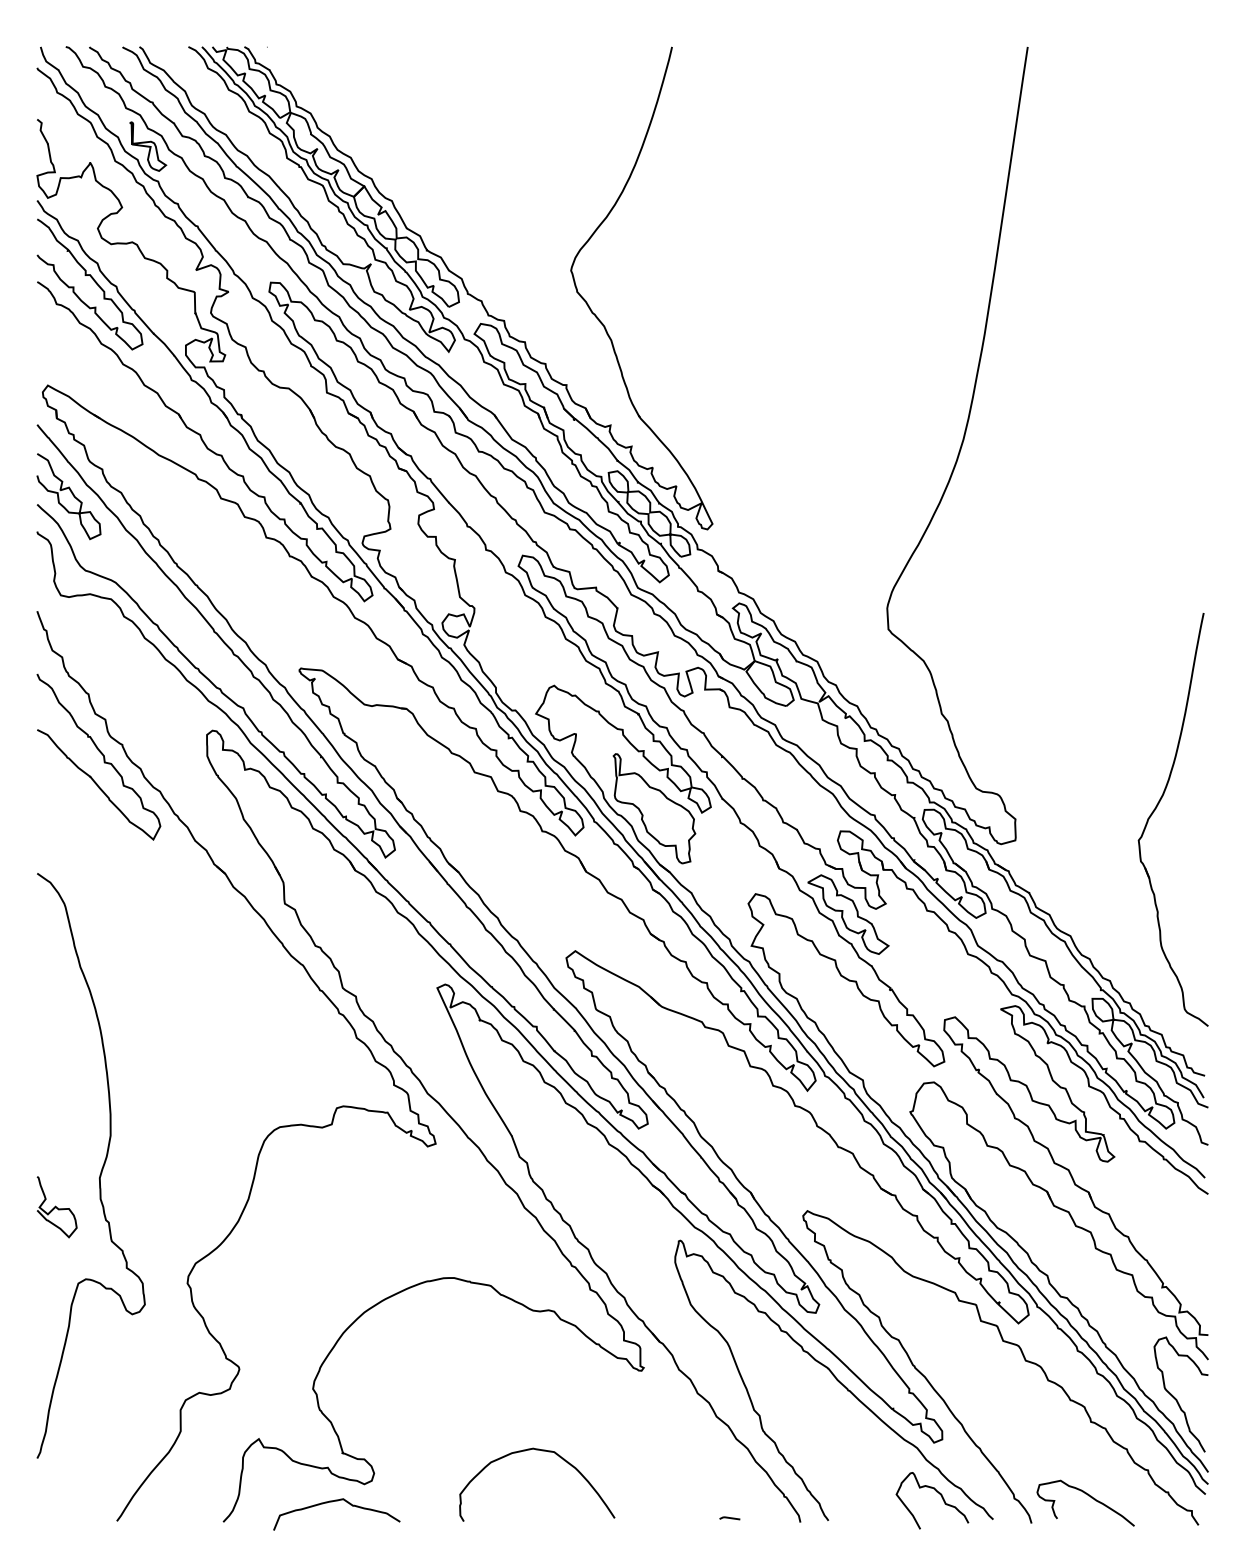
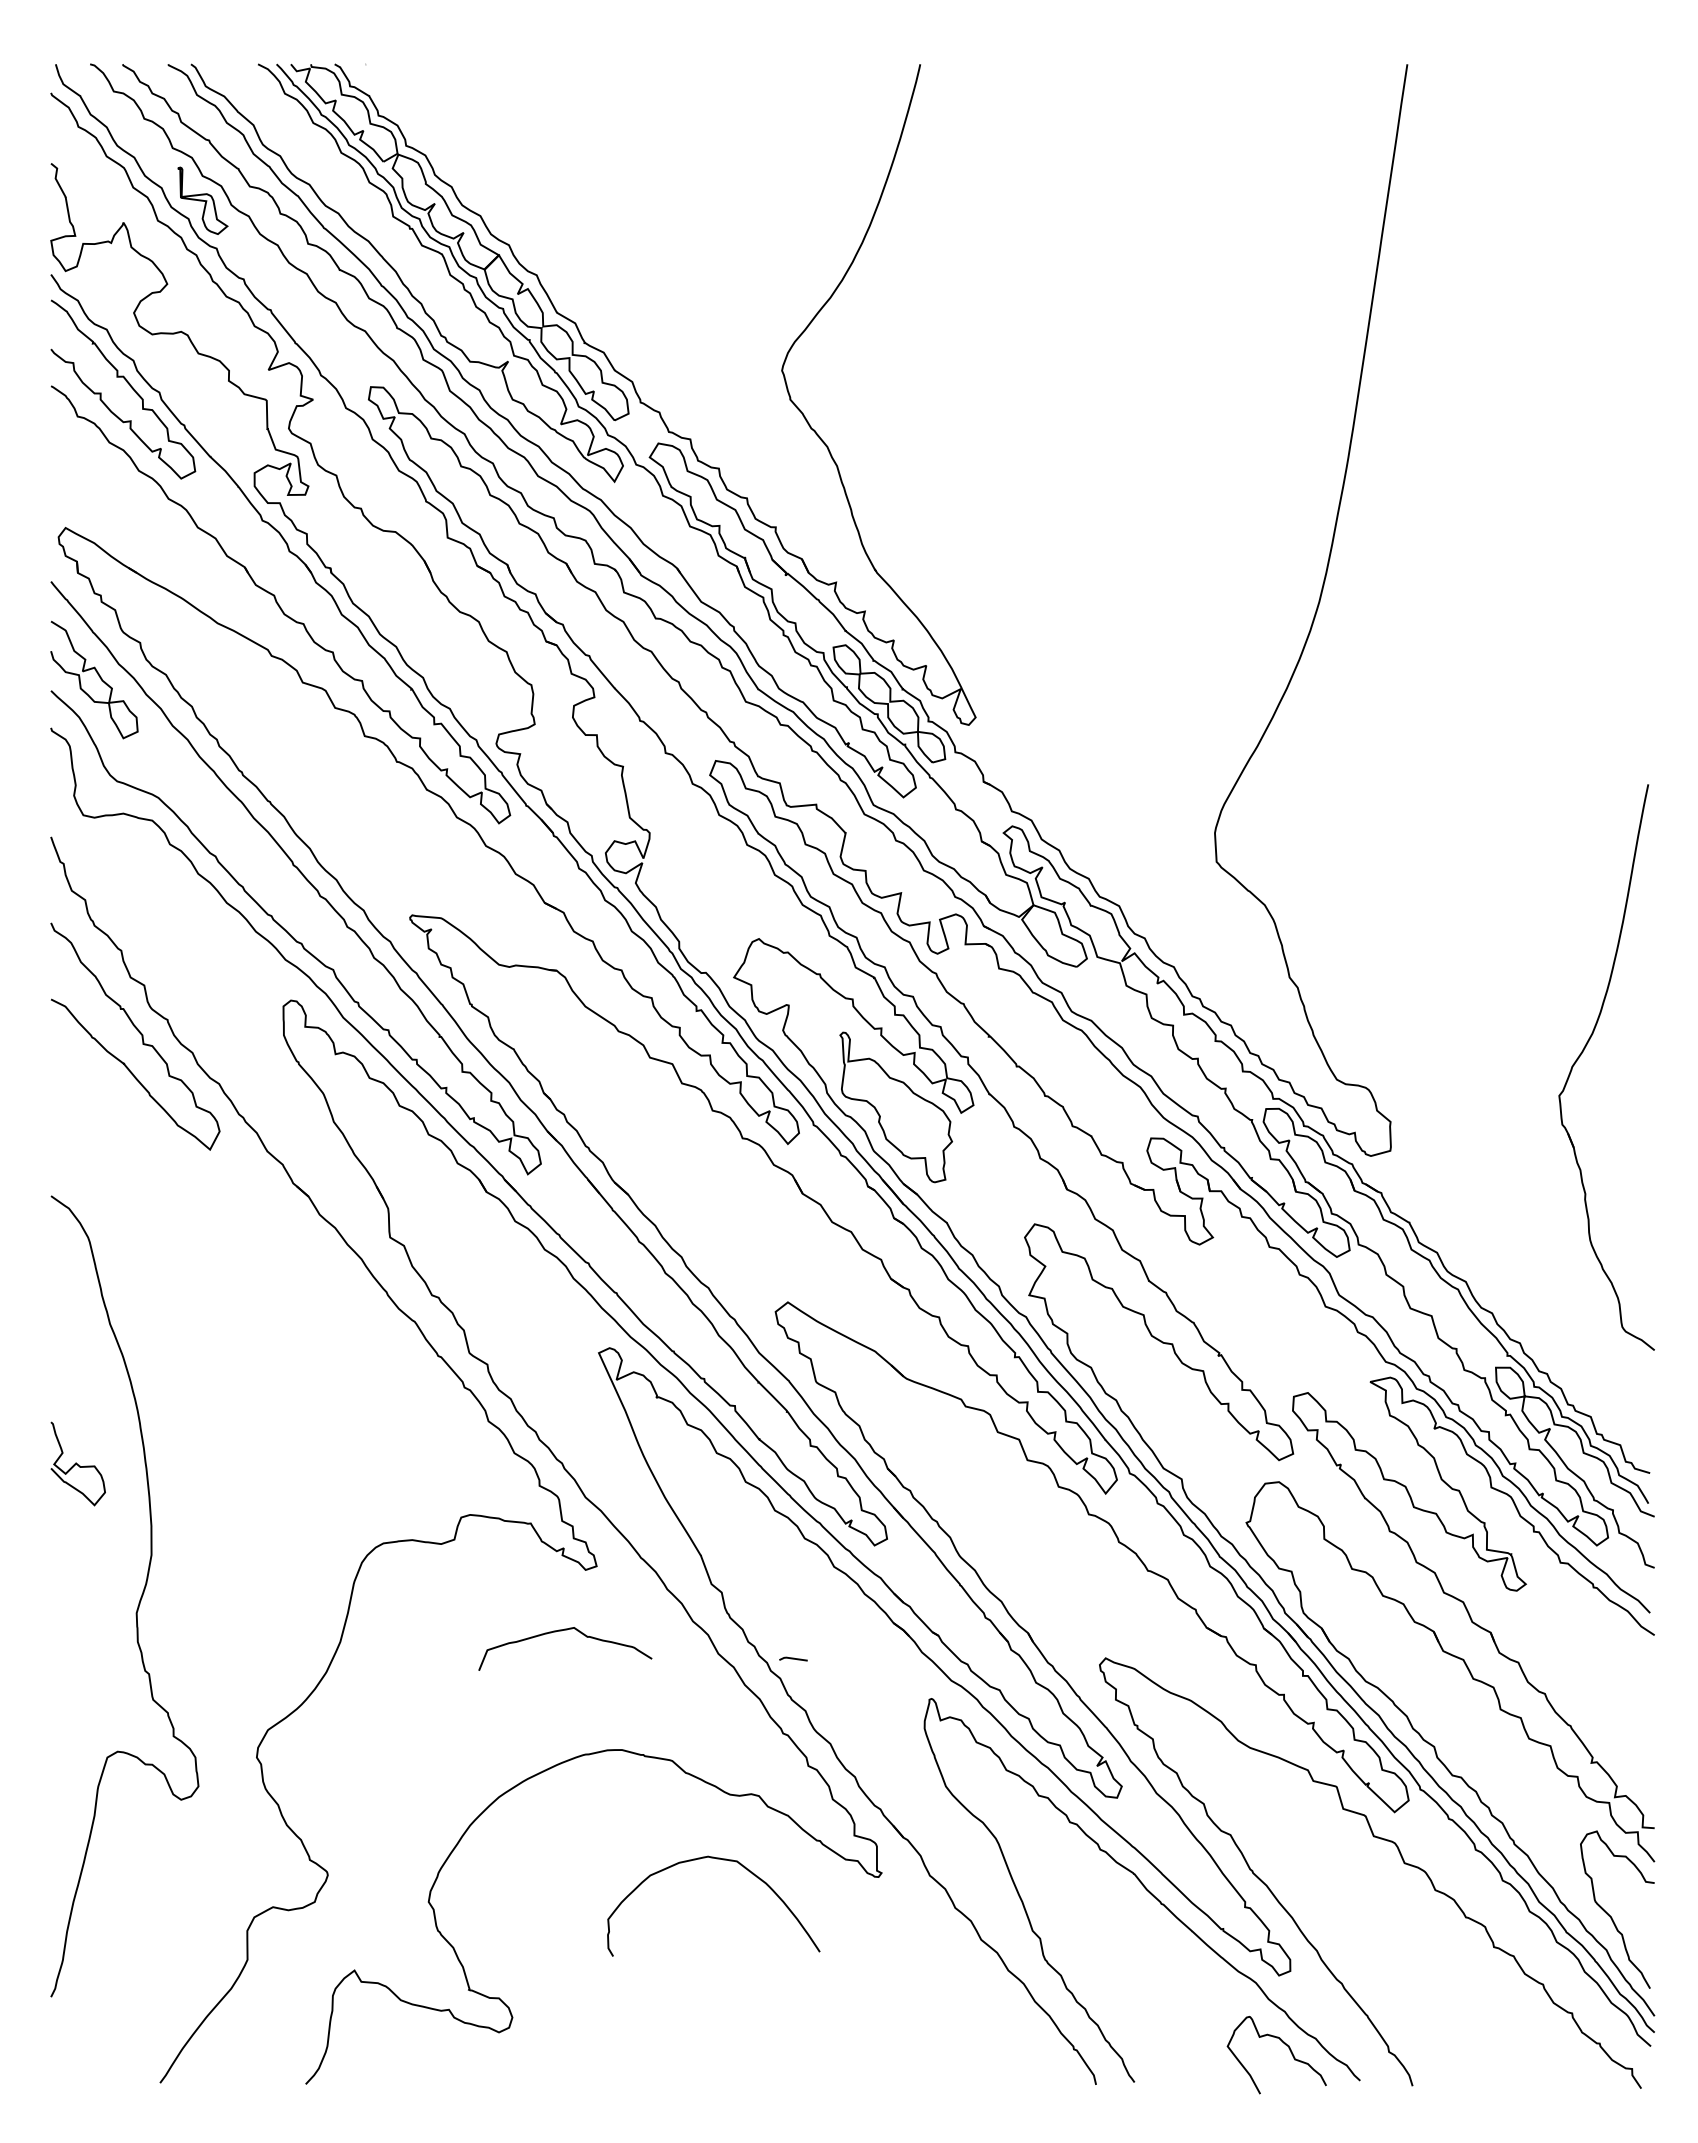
part: (1156, 808) -> (1583, 1052), moved
part: (848, 914) -> (1161, 1252), removed
curve: (56, 1206) -> (77, 1463), moved
curve: (539, 1450) -> (716, 1859), moved
curve: (1090, 1497) -> (1493, 2050), removed
curve: (334, 1501) -> (561, 1631), moved
line: (729, 1517) -> (793, 1658), moved

